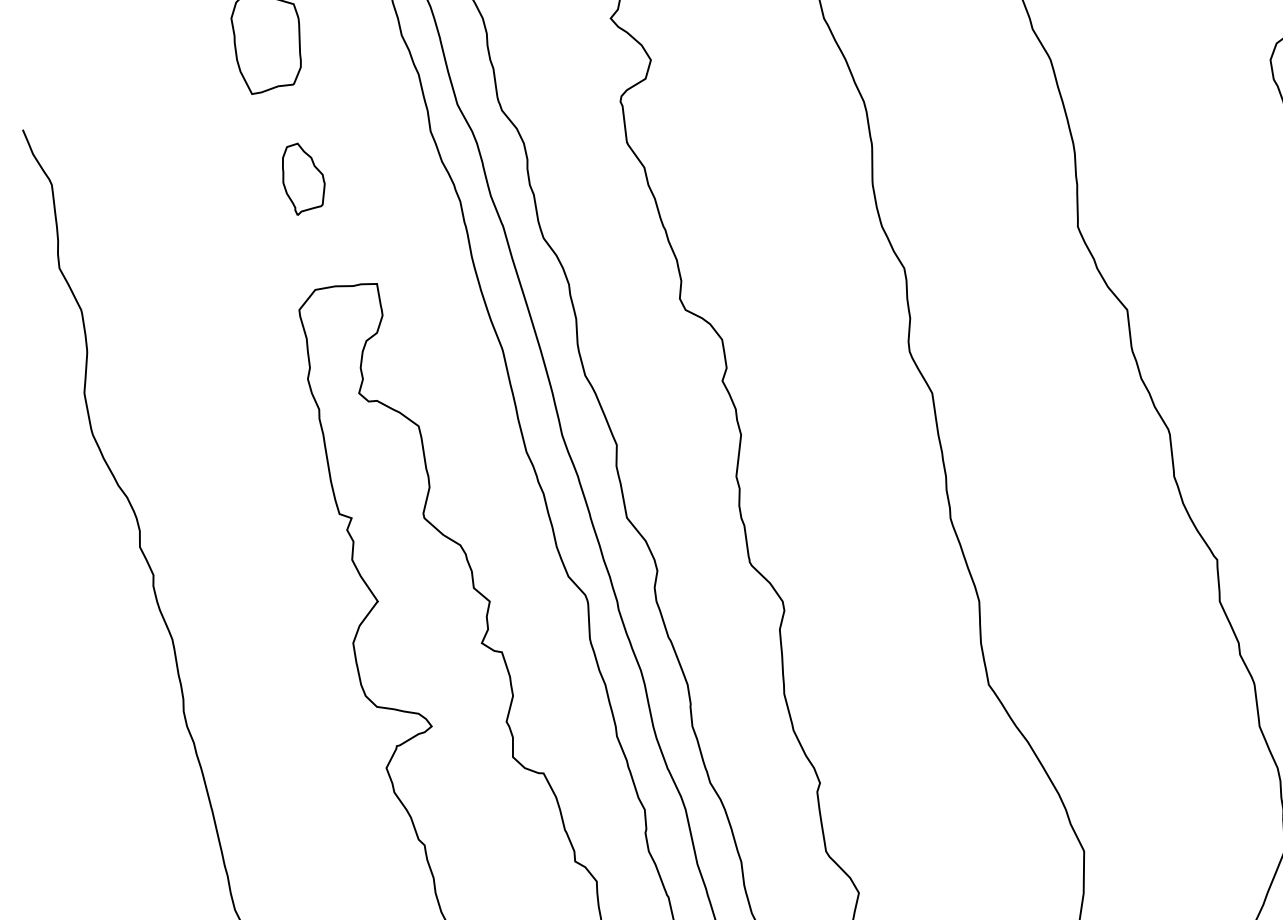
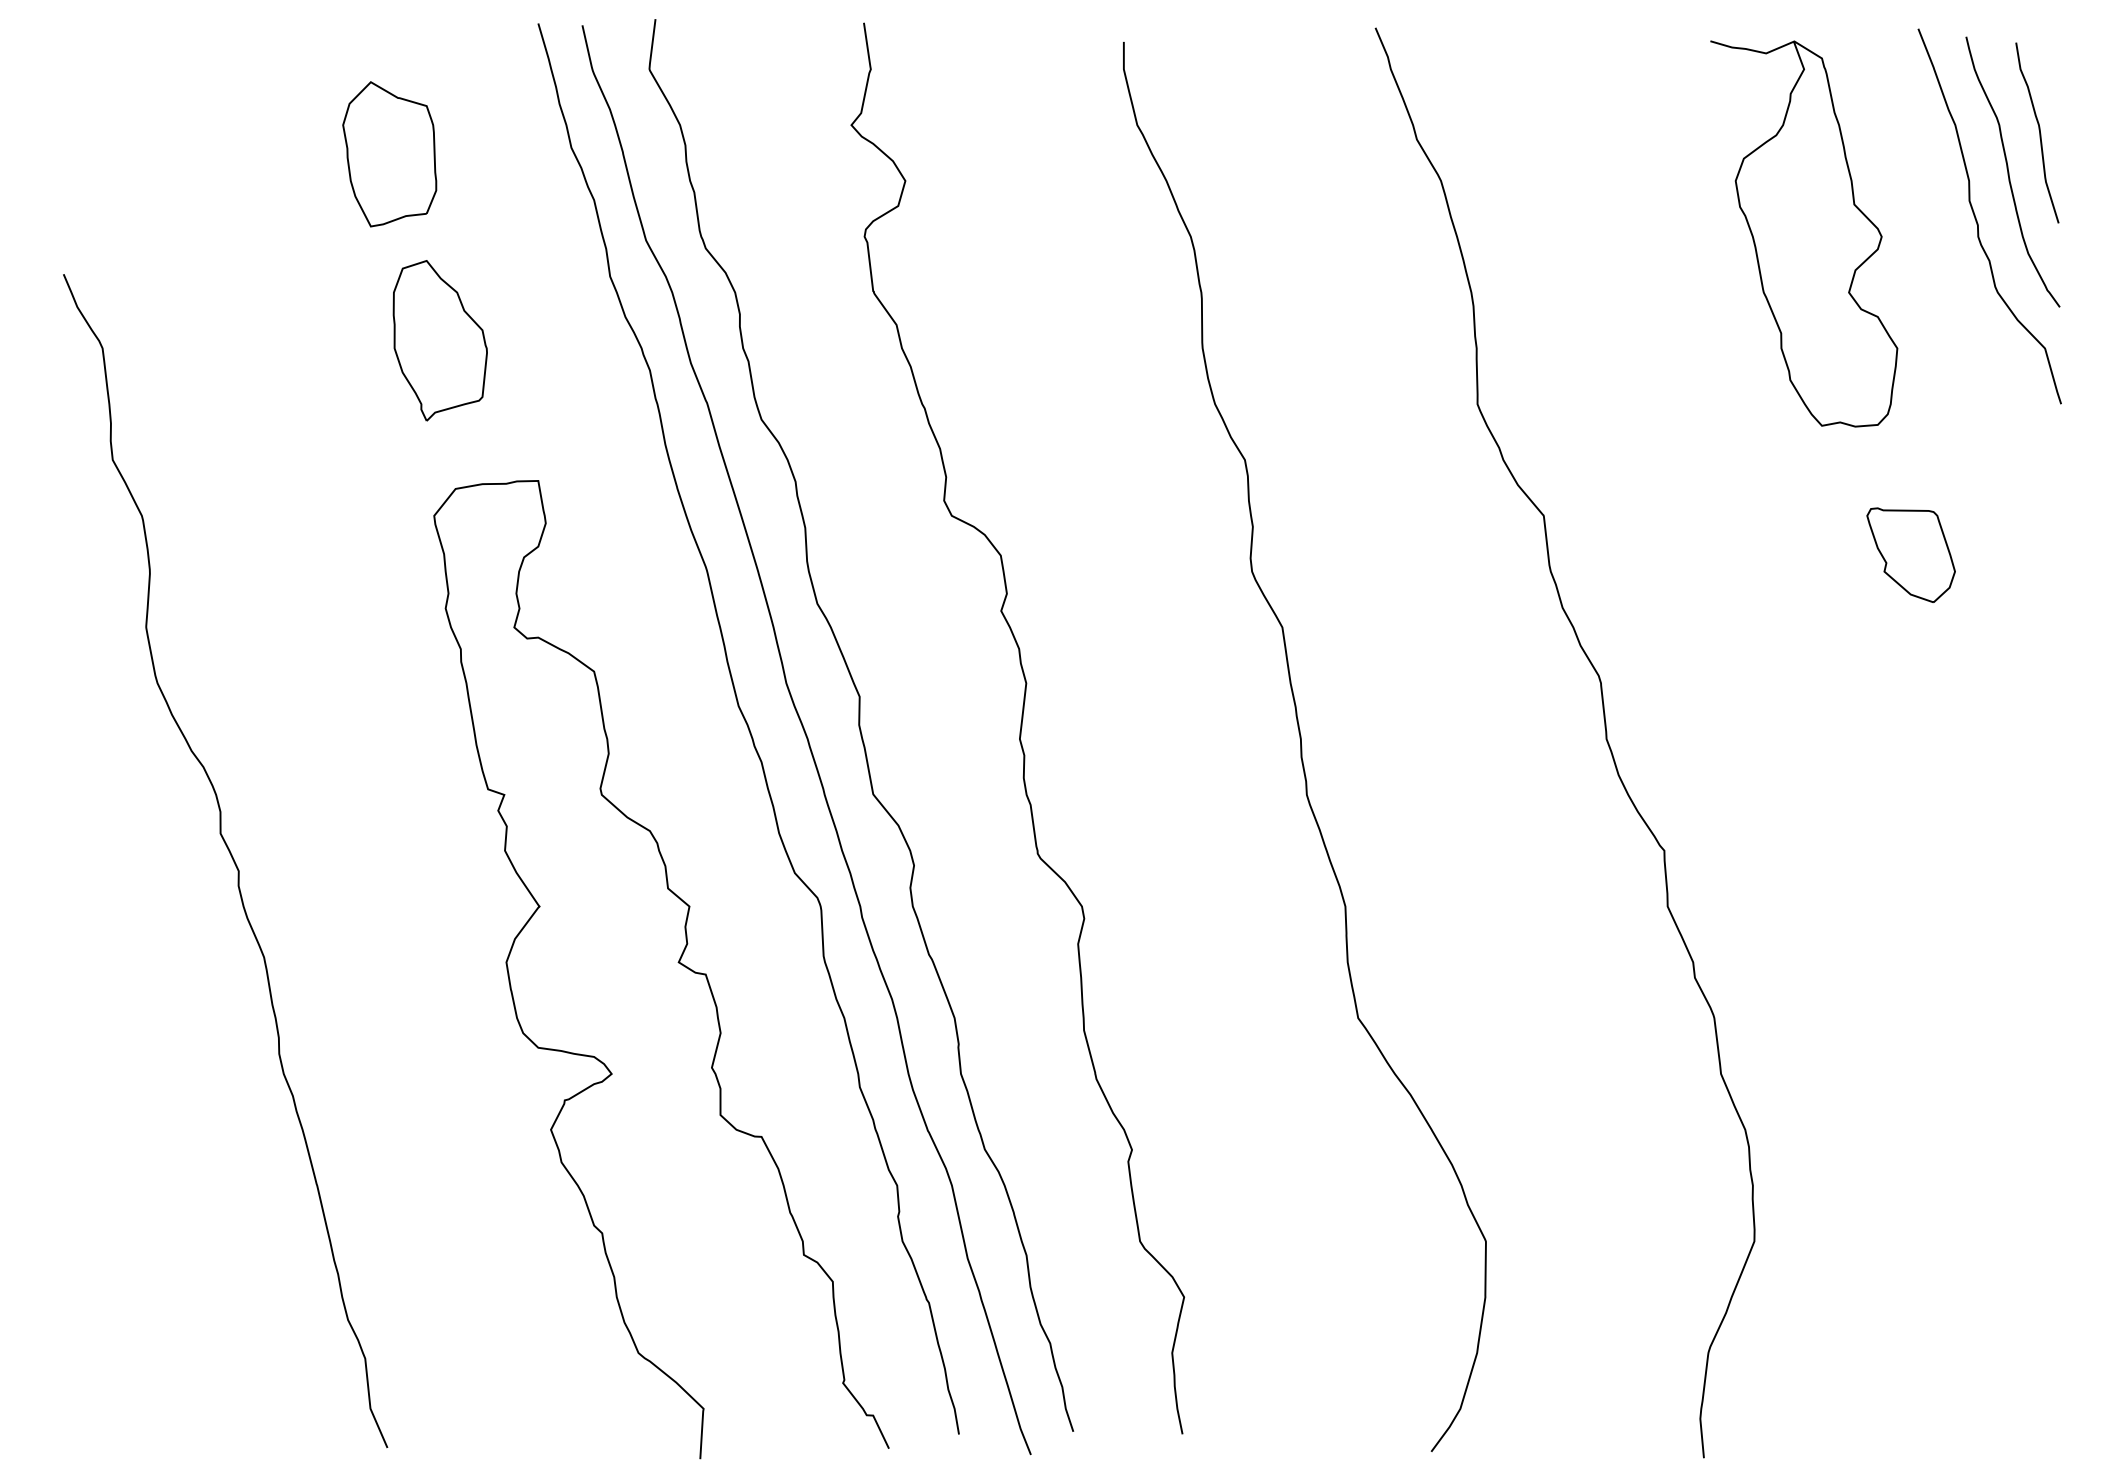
part: (303, 179) -> (439, 340), size x1.67

